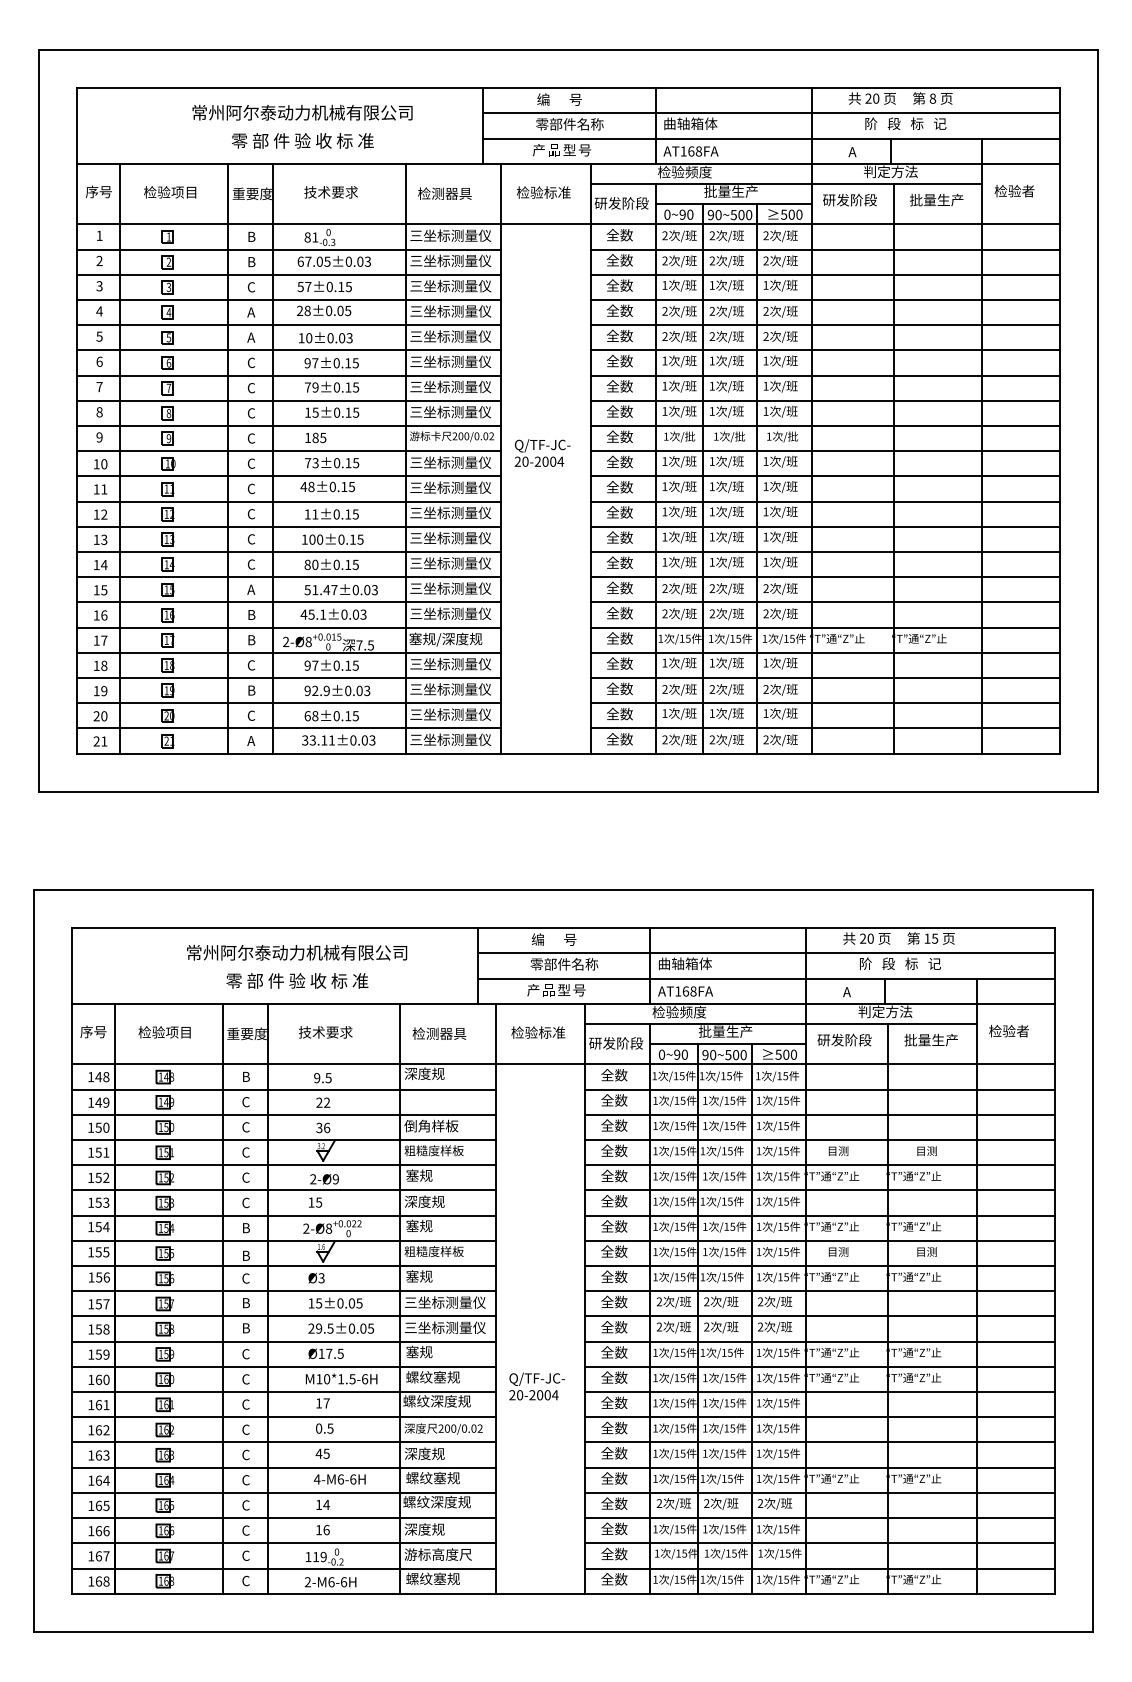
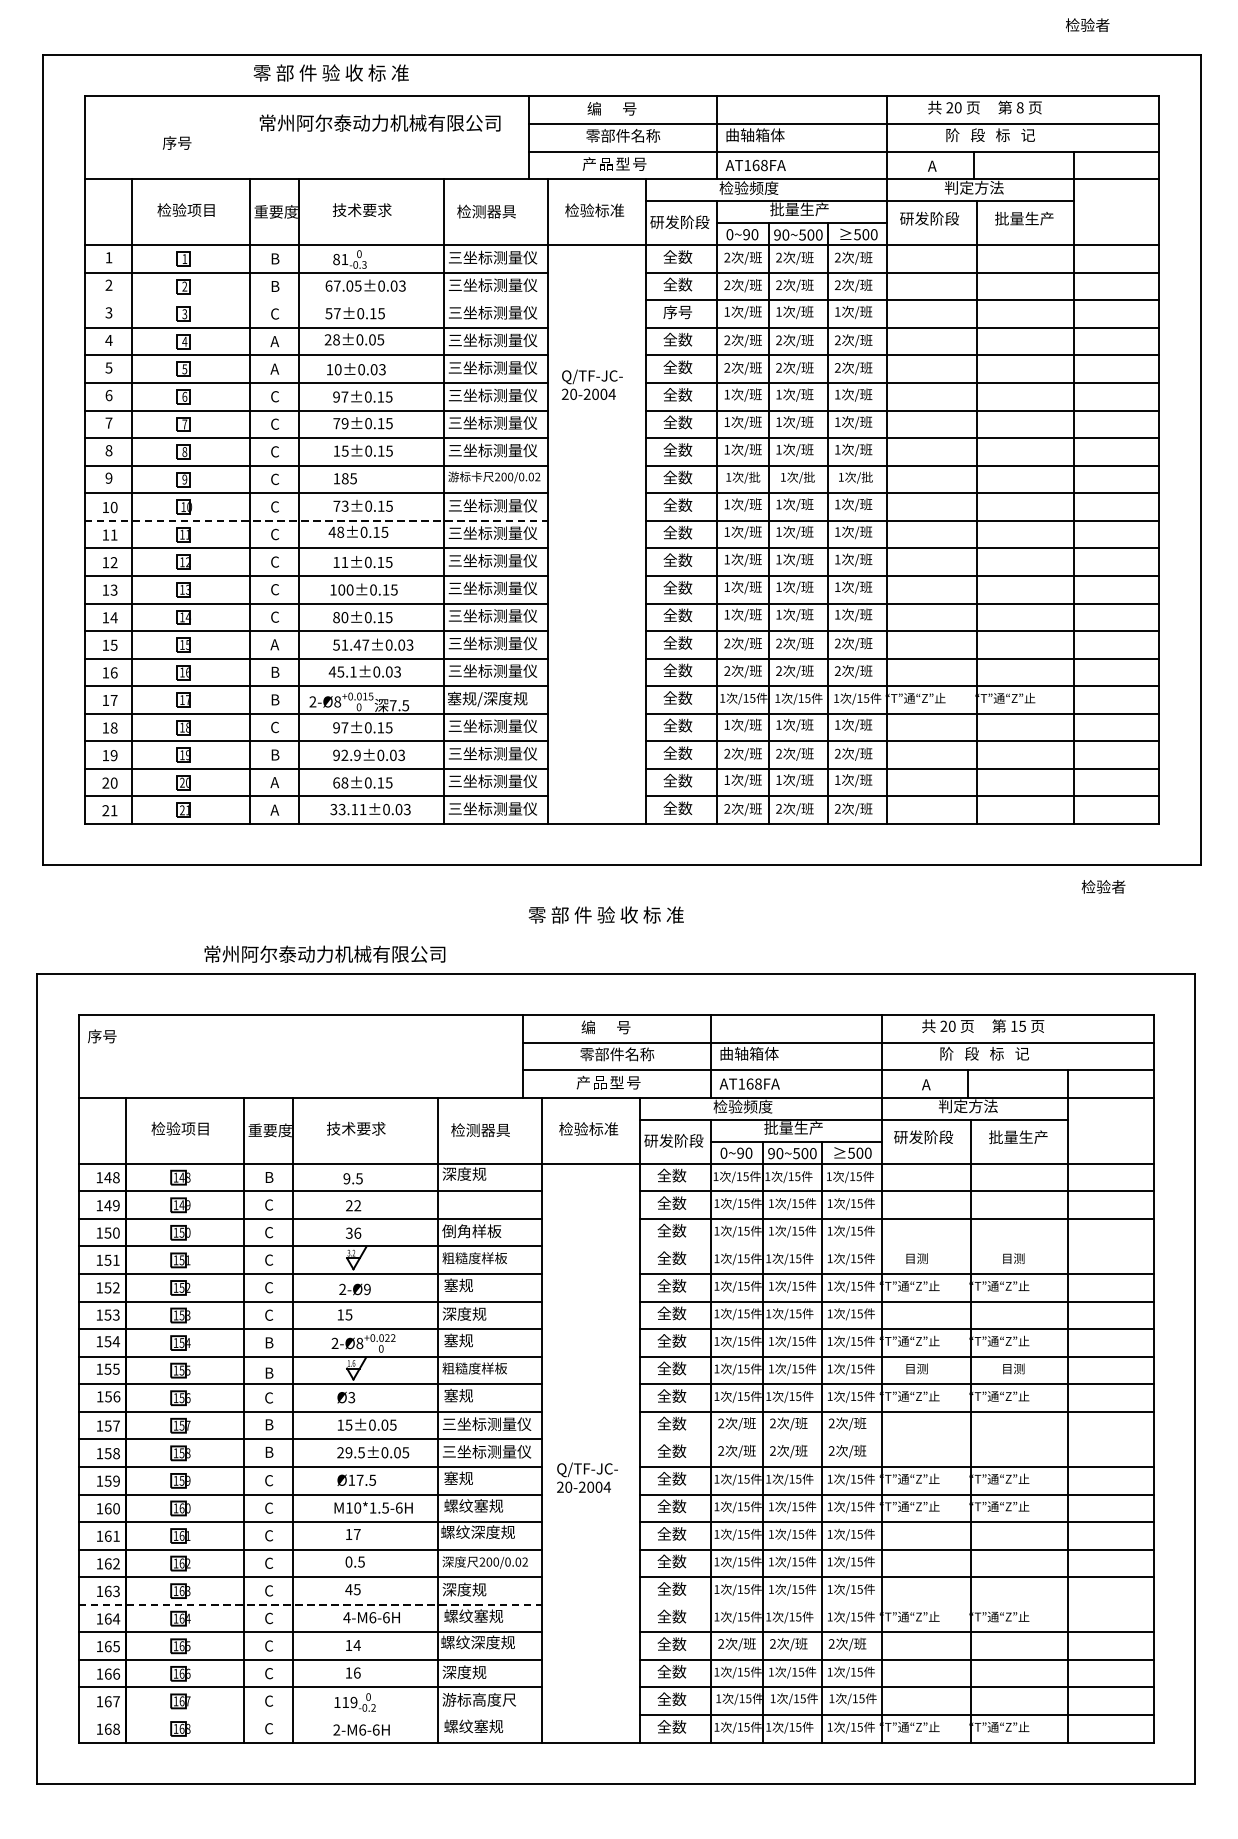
text: (302, 112) -> (380, 122), moved
text: (302, 140) -> (330, 72), moved
text: (1014, 190) -> (1087, 24), moved
text: (98, 191) -> (176, 142), moved
line: (289, 274) -> (316, 300), removed
text: (619, 285) -> (677, 312), 全数 -> 序号
text: (542, 452) -> (592, 384), moved
line: (289, 476) -> (316, 520), solid -> dashed
text: (251, 715) -> (275, 782), C -> A
text: (297, 952) -> (325, 953), moved
text: (297, 980) -> (606, 914), moved
text: (1008, 1030) -> (1102, 886), moved
text: (93, 1031) -> (102, 1035), moved
line: (819, 1140) -> (896, 1247), removed
line: (819, 1316) -> (896, 1439), removed
text: (536, 1386) -> (586, 1477), moved
line: (283, 1467) -> (310, 1604), solid -> dashed
line: (819, 1467) -> (896, 1604), removed
line: (283, 1568) -> (310, 1715), removed

